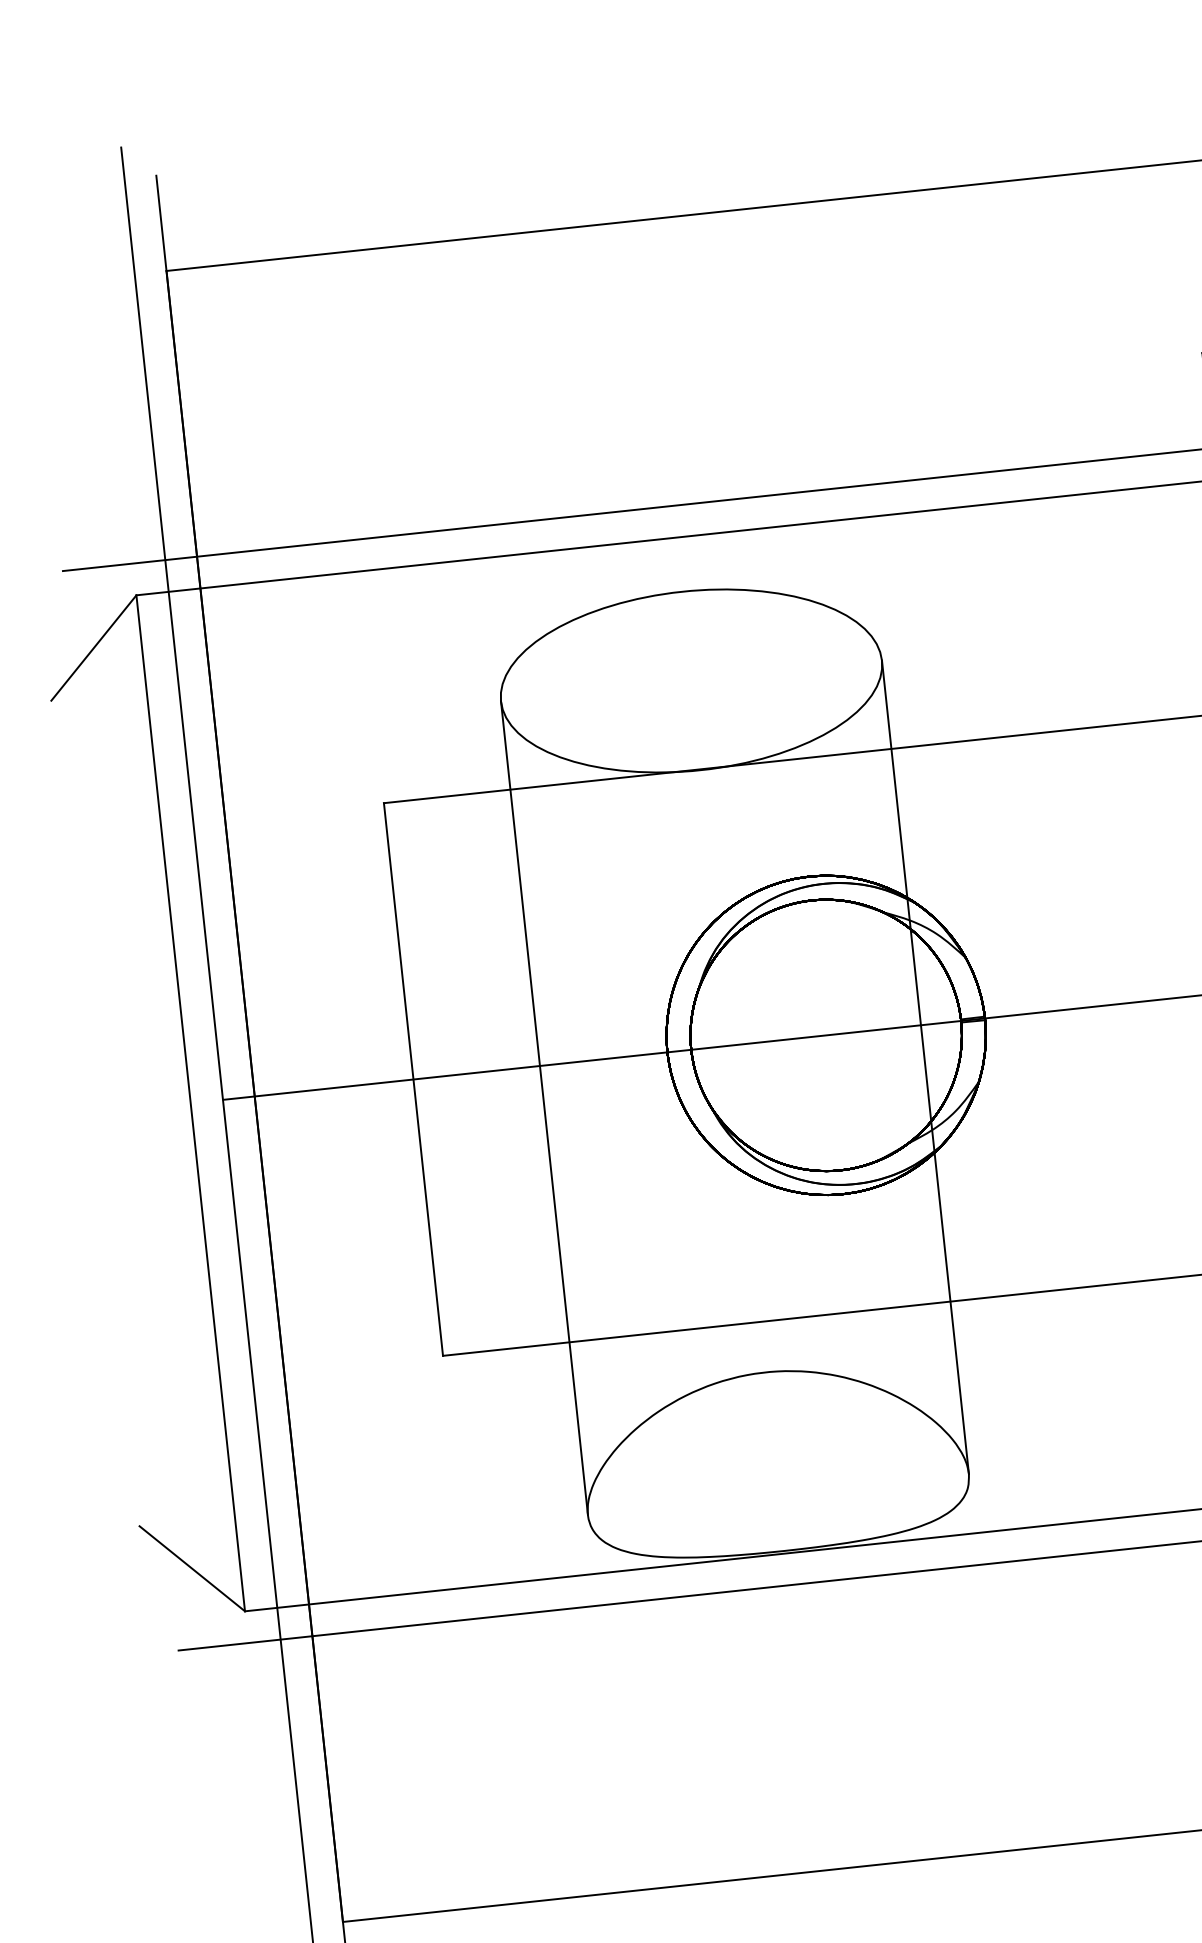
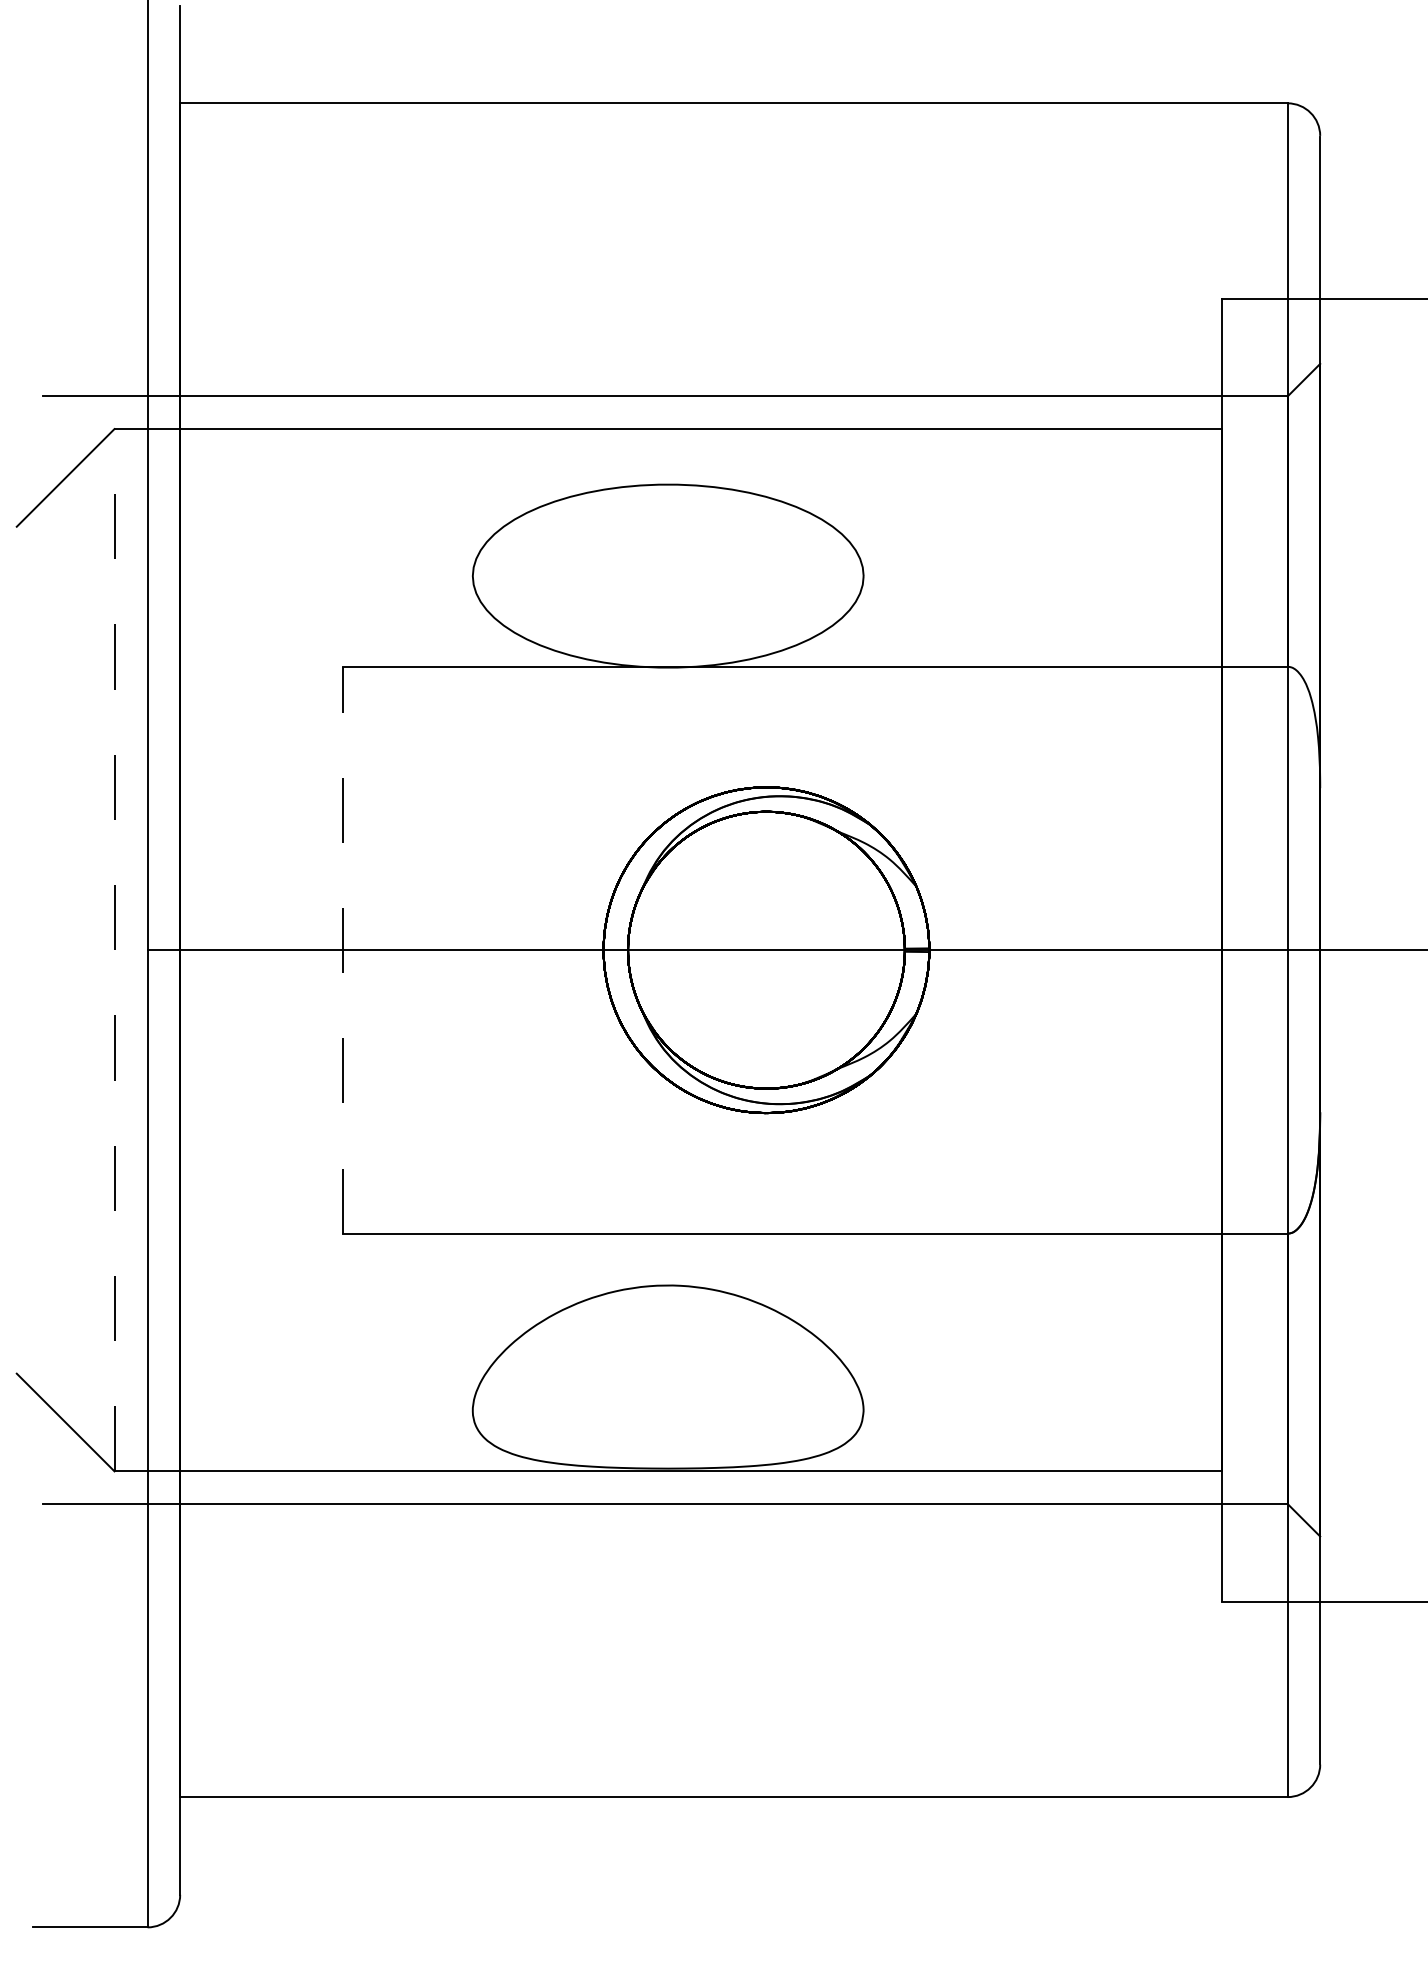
line: (925, 1067) -> (863, 993), removed
line: (413, 1078) -> (343, 949), solid -> dashed
line: (190, 1102) -> (114, 949), solid -> dashed
line: (544, 1108) -> (472, 993), removed

